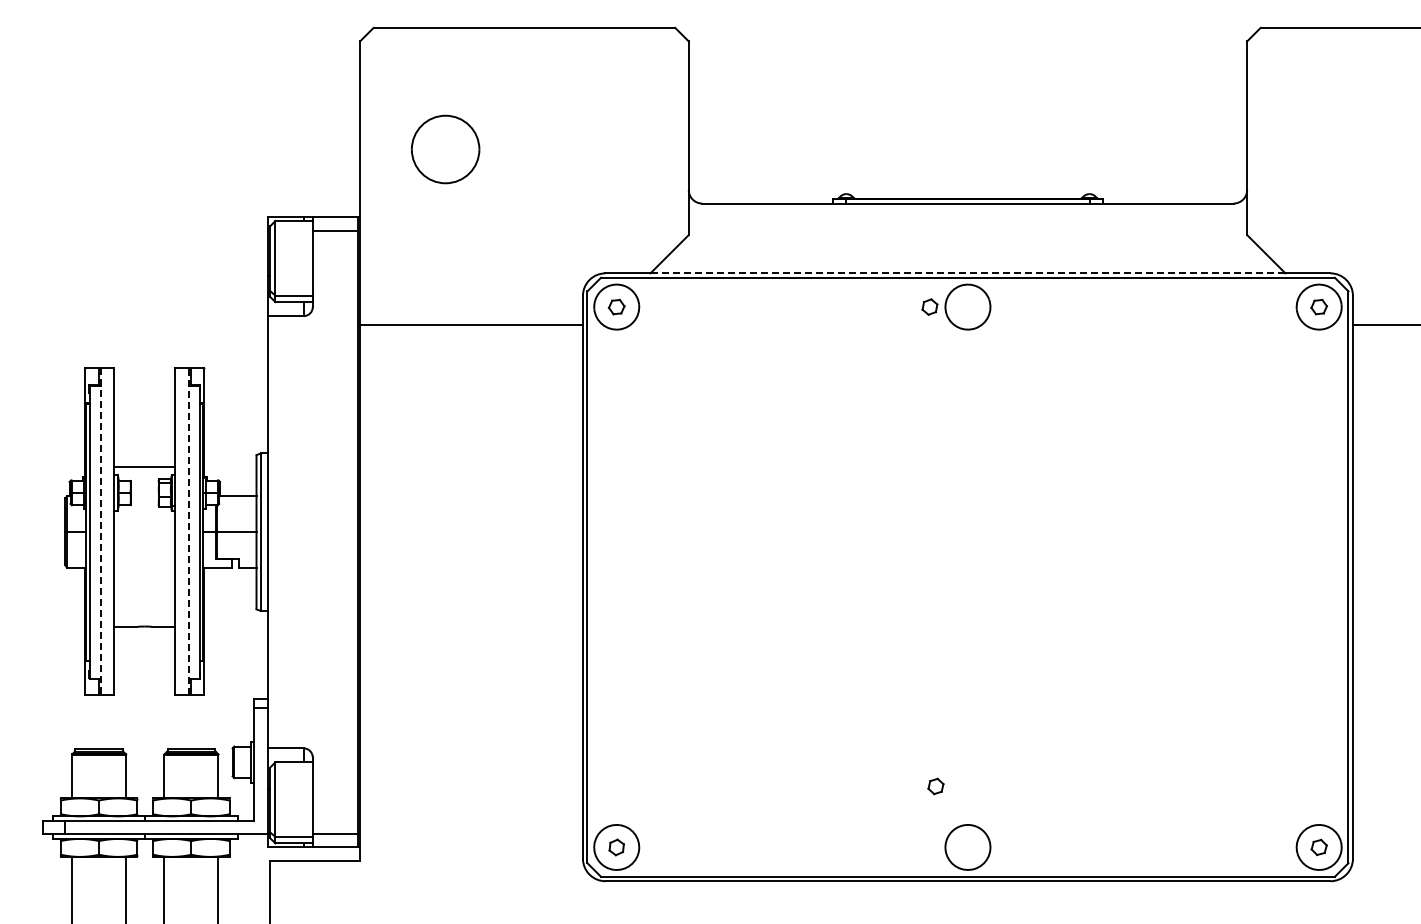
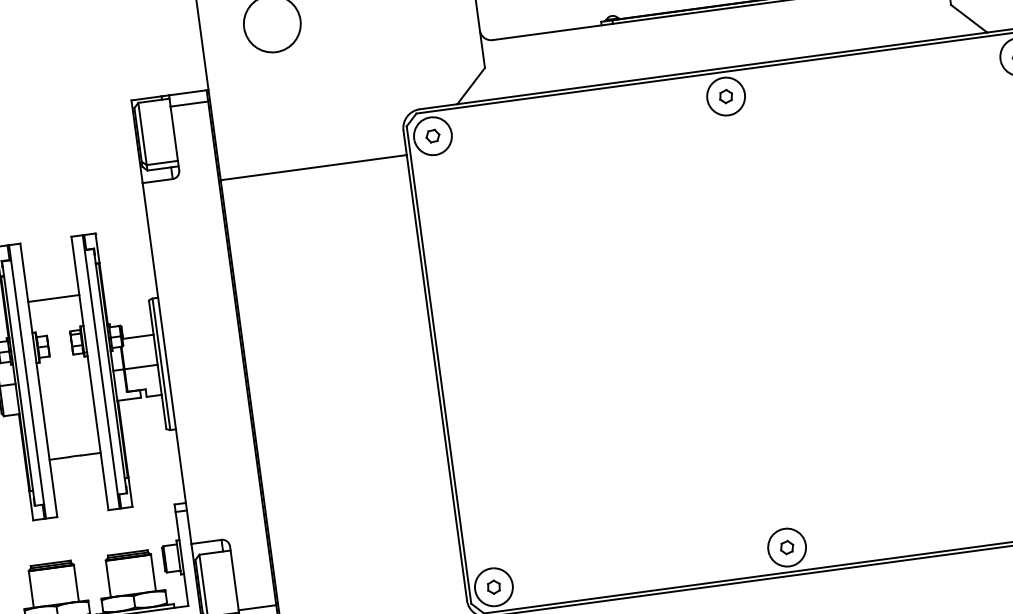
line: (967, 273) -> (721, 68), dashed -> solid
part: (929, 306) -> (725, 96), moved
line: (144, 466) -> (53, 298), moved
line: (100, 531) -> (27, 381), dashed -> solid
line: (188, 531) -> (100, 371), dashed -> solid
part: (935, 786) -> (786, 547), moved

